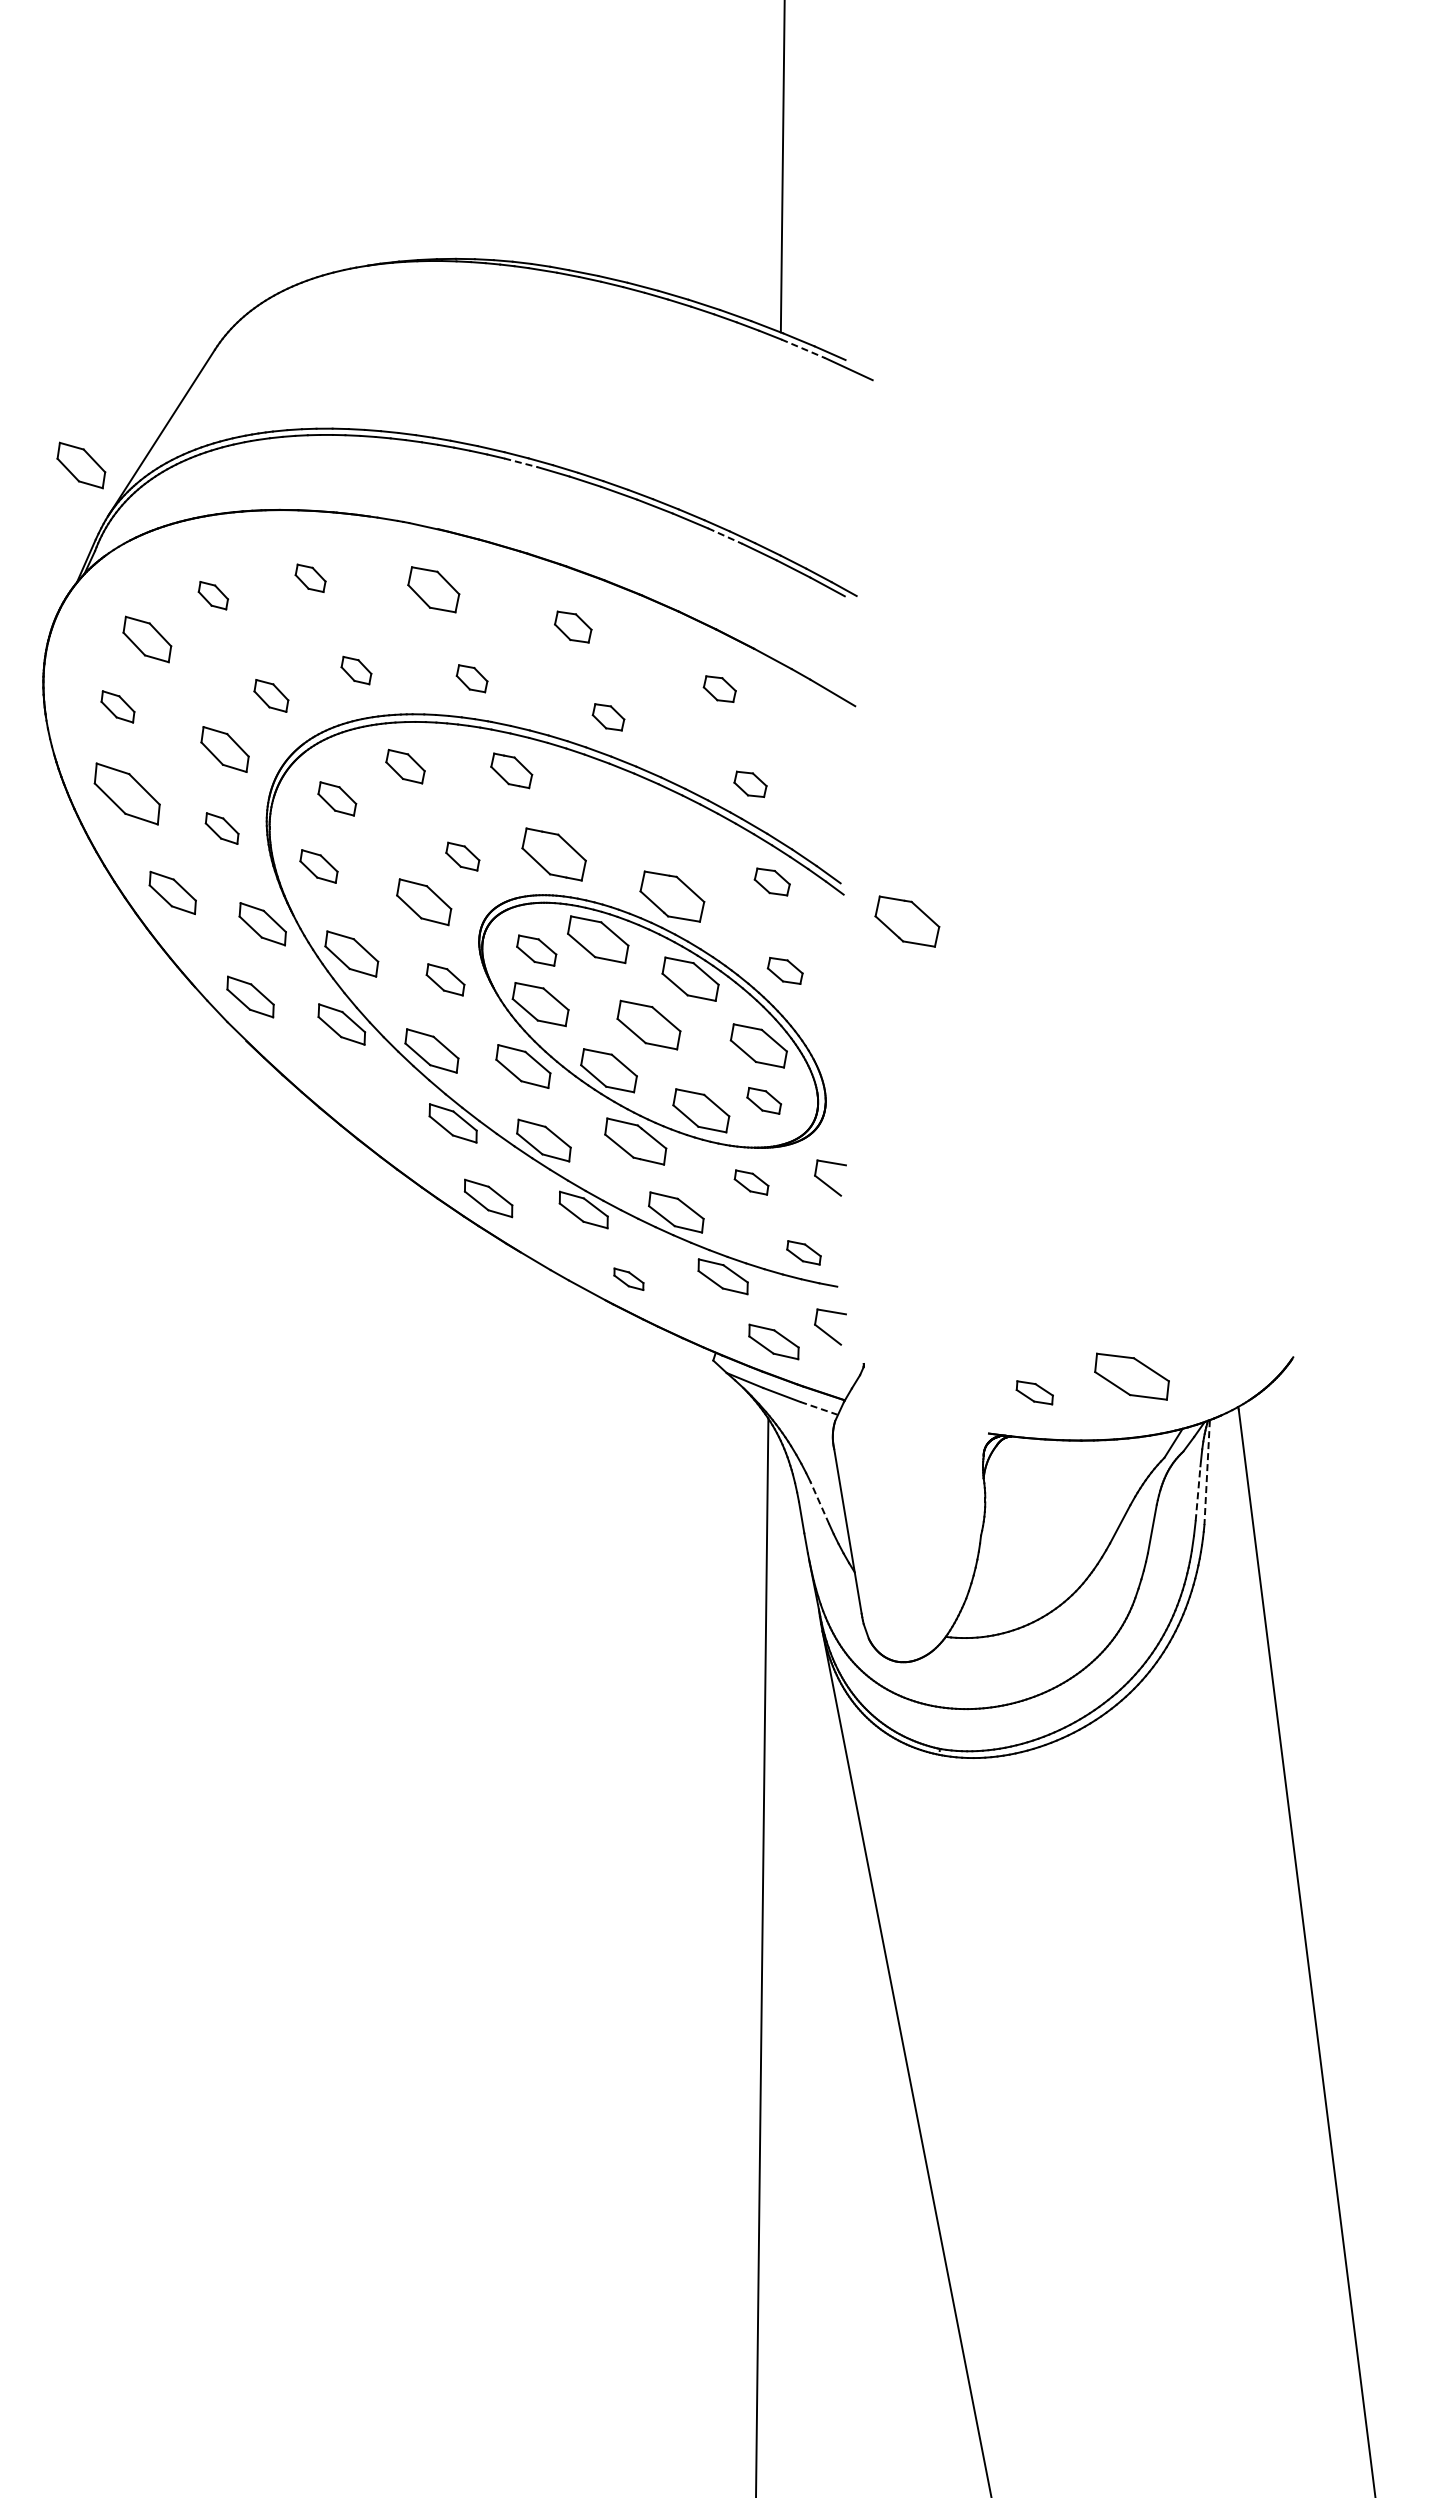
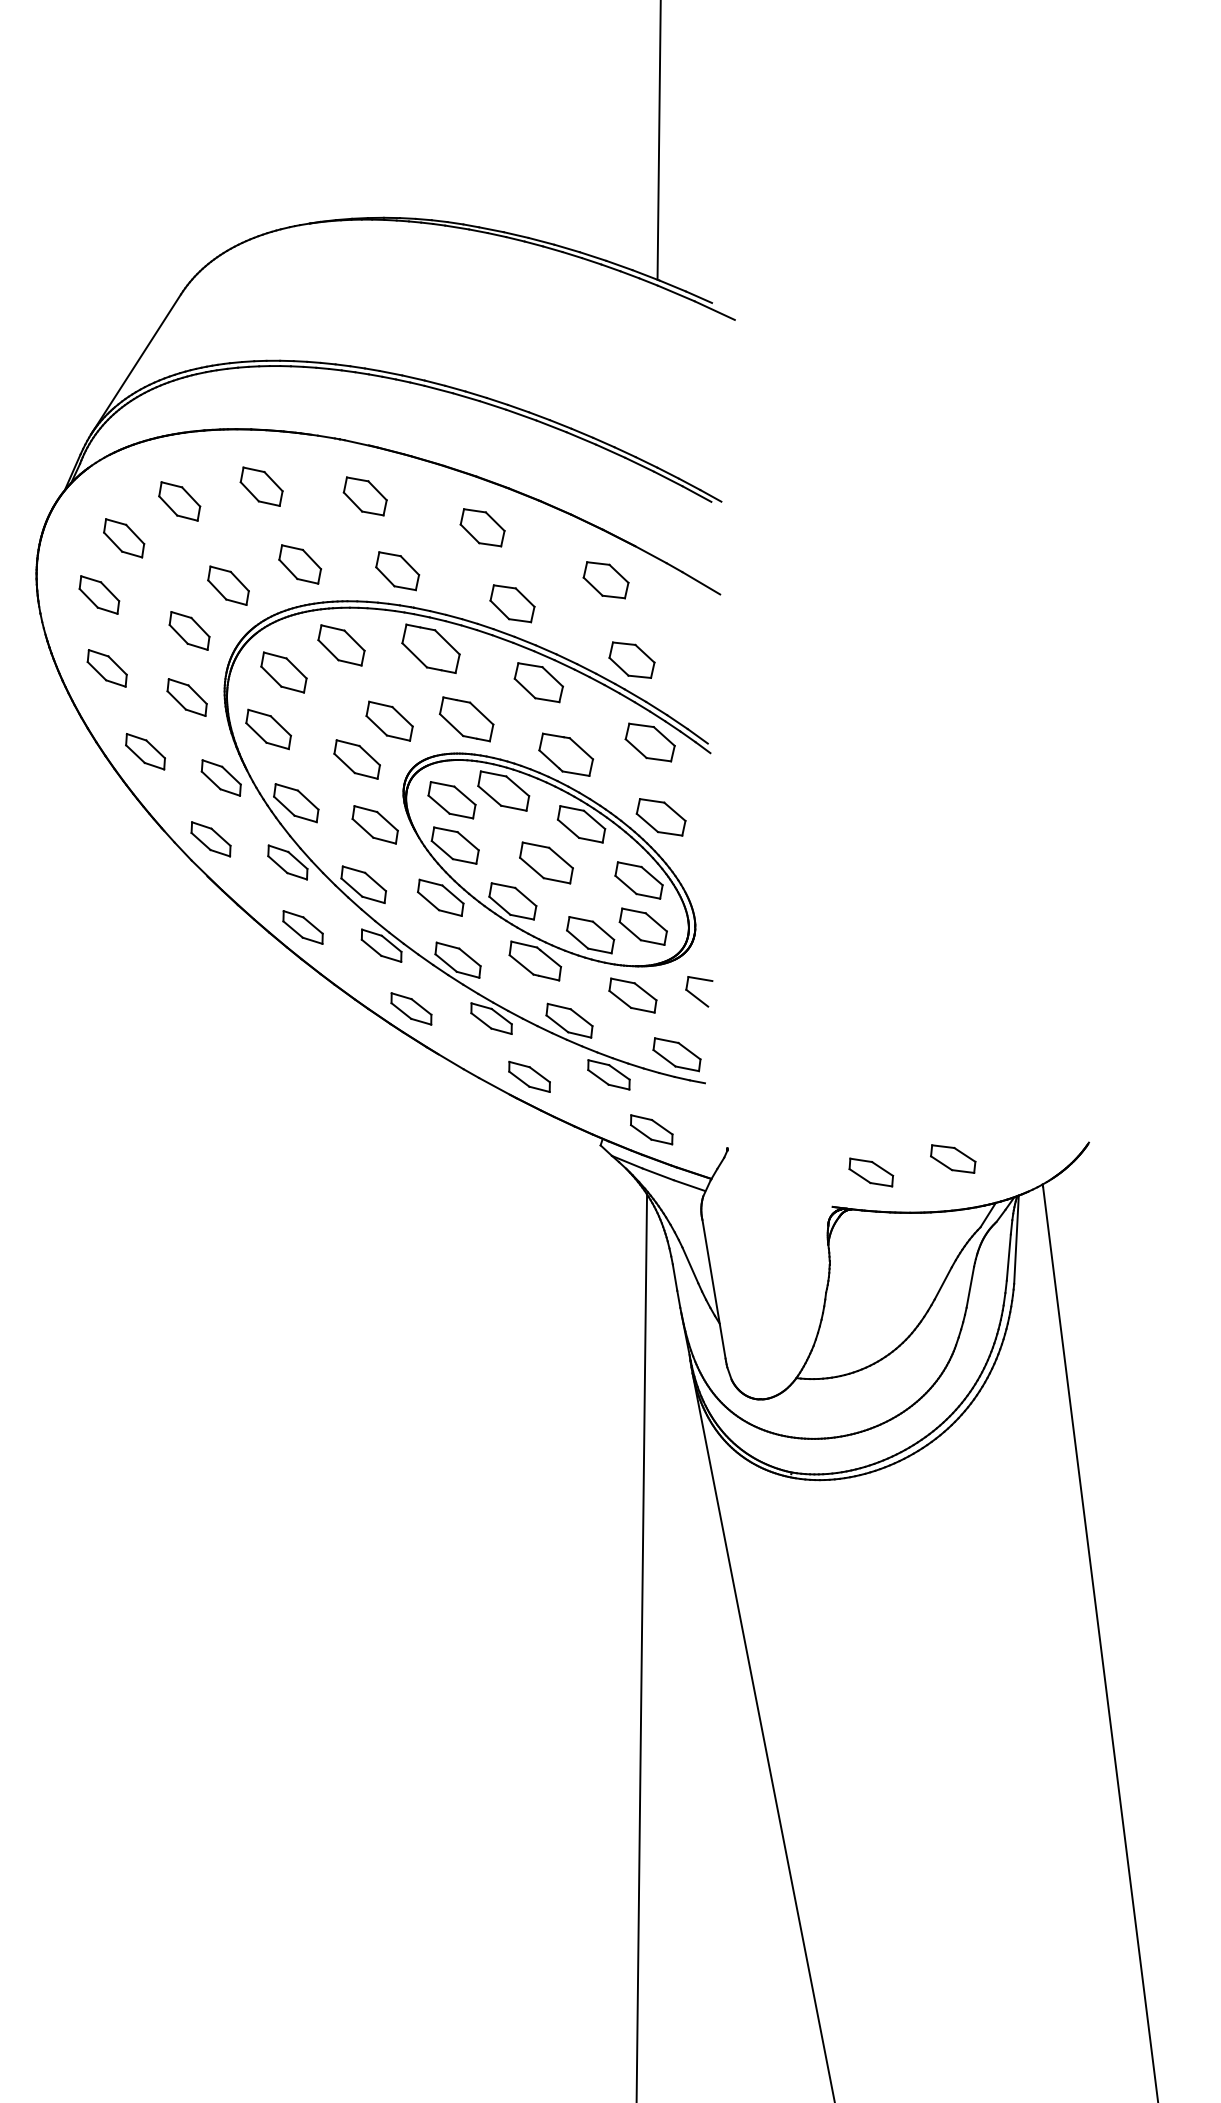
line: (803, 348) -> (676, 293), dashed -> solid
line: (521, 463) -> (439, 390), dashed -> solid
part: (81, 465) -> (68, 391), removed
line: (725, 536) -> (610, 451), dashed -> solid
part: (310, 578) -> (261, 486), size x1.67
part: (213, 595) -> (179, 501), size x1.67
part: (573, 627) -> (482, 528), size x1.43
part: (356, 670) -> (300, 564), size x1.67
part: (471, 678) -> (397, 571), size x1.67
part: (719, 688) -> (605, 579), size x1.67
part: (271, 695) -> (228, 585), size x1.43
part: (117, 706) -> (98, 594), size x1.43
part: (608, 717) -> (512, 603), size x1.67
part: (405, 766) -> (341, 645), size x1.43
part: (511, 770) -> (430, 648), size x1.67
part: (750, 784) -> (631, 660), size x1.67
part: (127, 793) -> (107, 667), size x0.71
part: (337, 798) -> (284, 672), size x1.43
part: (639, 810) -> (538, 682), added
part: (221, 828) -> (186, 697), size x1.43
part: (462, 856) -> (389, 721), size x1.67
part: (318, 866) -> (268, 729), size x1.43
part: (772, 881) -> (650, 742), size x1.67
part: (907, 921) -> (764, 775), removed
part: (536, 950) -> (451, 800), size x1.43
part: (785, 970) -> (661, 817), size x1.67
part: (445, 979) -> (375, 824), size x1.43
part: (764, 1100) -> (643, 926), size x1.67
part: (359, 1101) -> (302, 927), added
part: (751, 1182) -> (632, 995), size x1.67
part: (803, 1252) -> (676, 1054), size x1.67
part: (628, 1279) -> (529, 1077), size x1.67
part: (825, 1331) -> (695, 1120), removed
part: (1131, 1376) -> (952, 1158), size x0.71
part: (1034, 1392) -> (871, 1172), size x1.43
line: (818, 1408) -> (689, 1185), dashed -> solid
line: (1207, 1472) -> (1016, 1239), dashed -> solid
line: (1198, 1493) -> (1009, 1257), dashed -> solid
line: (819, 1502) -> (690, 1264), dashed -> solid

